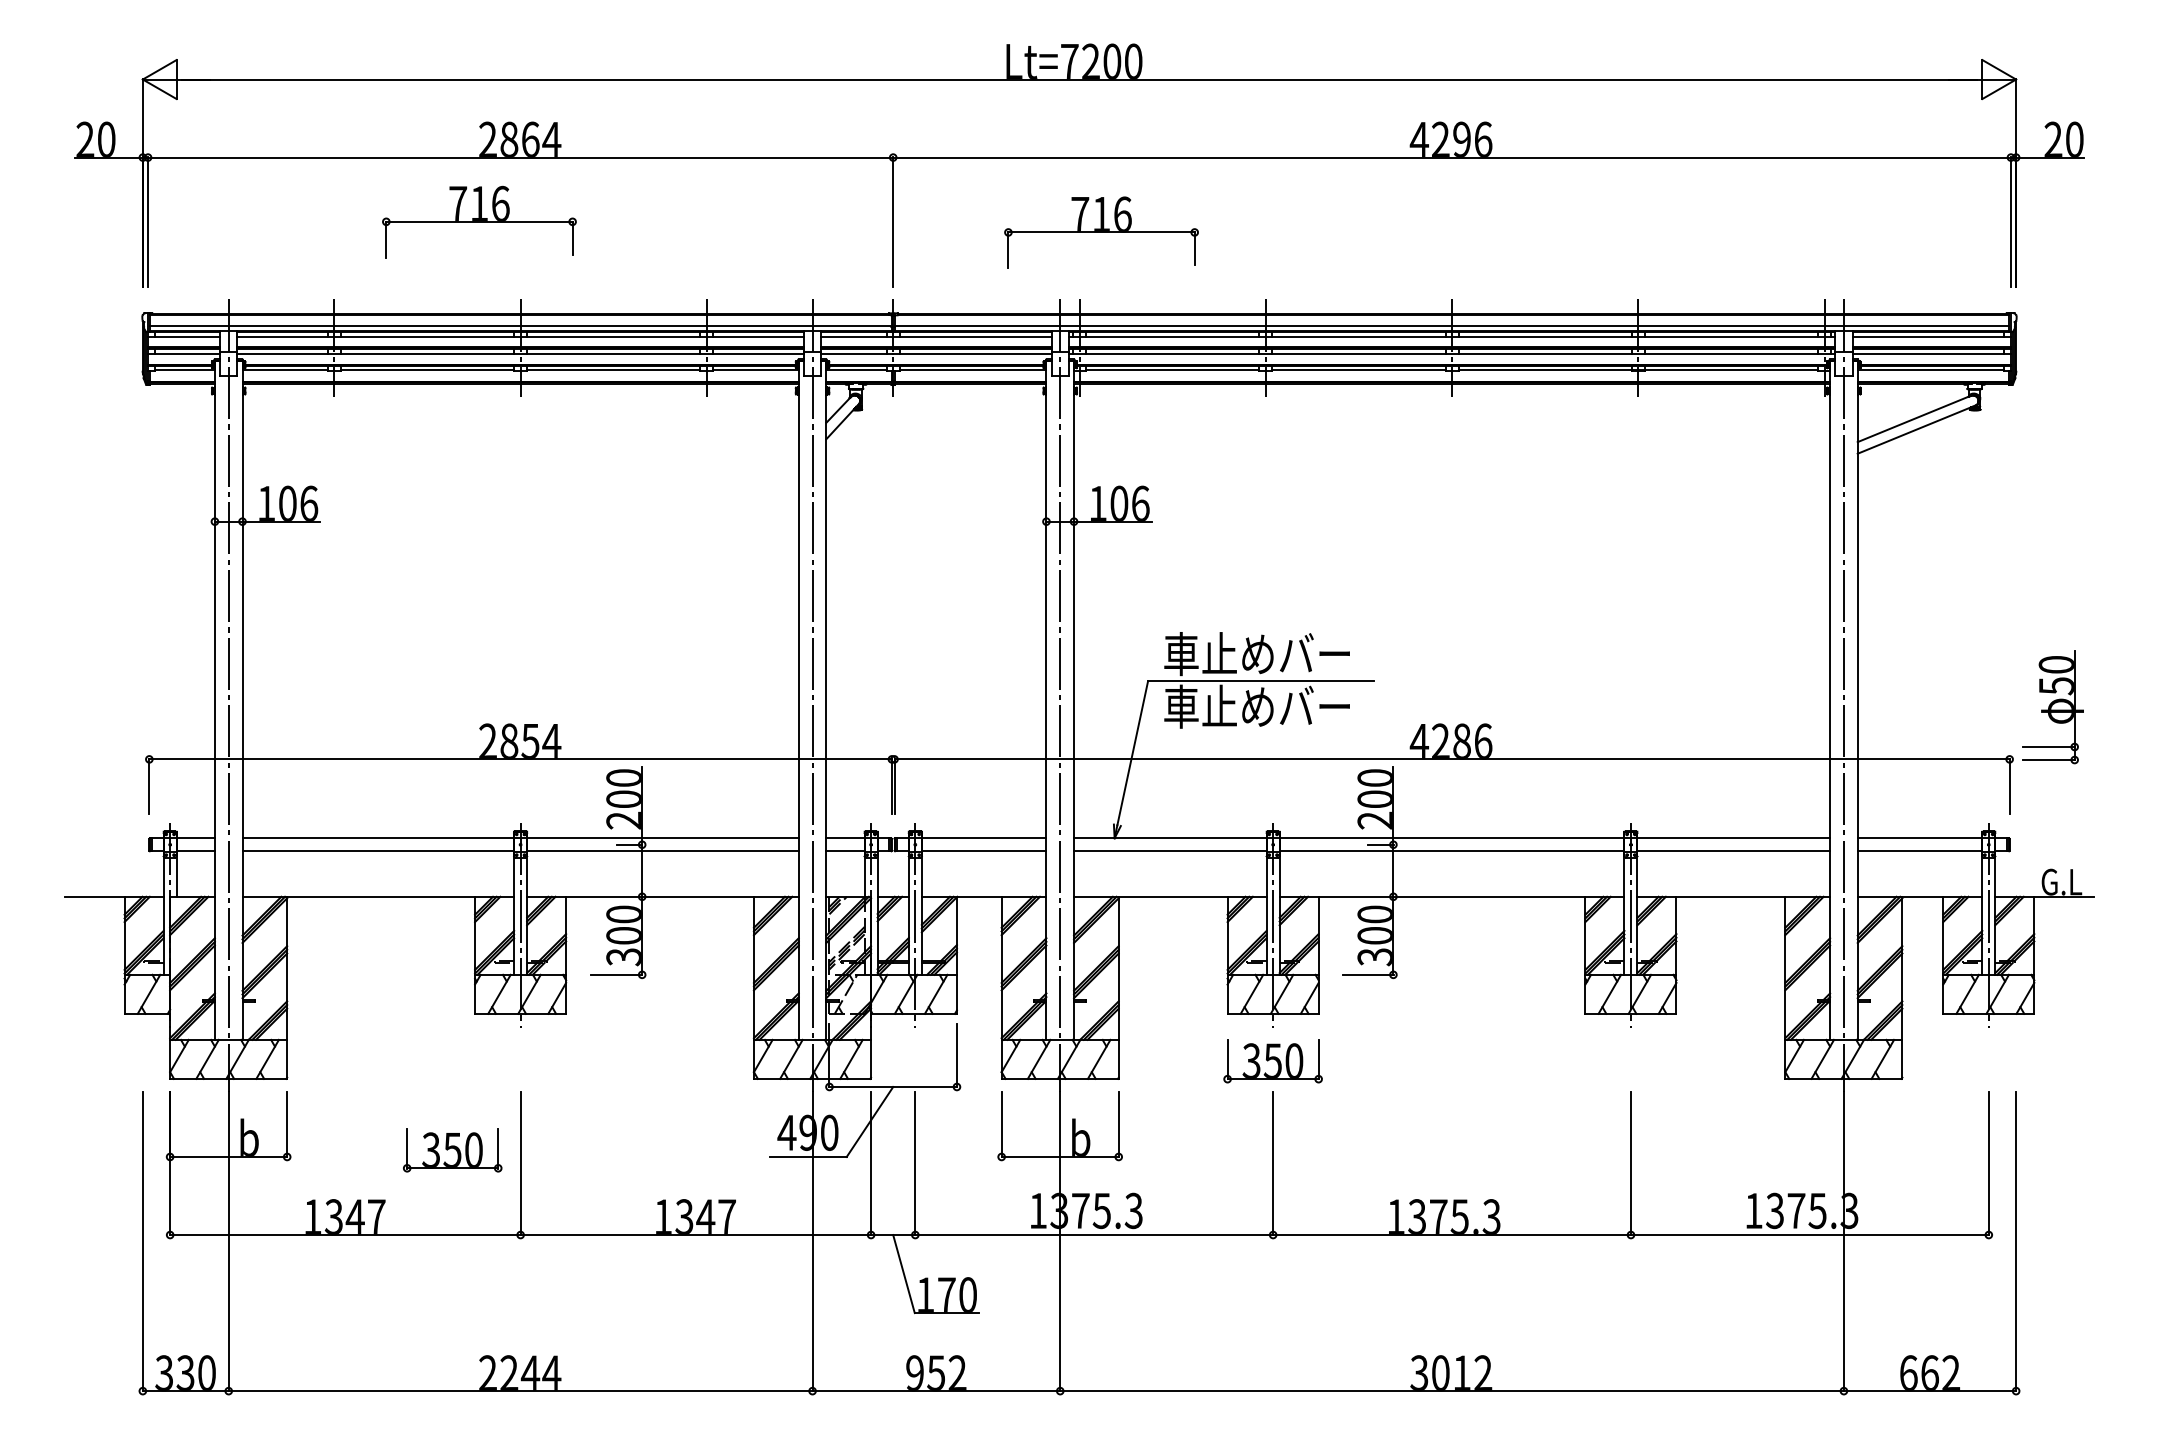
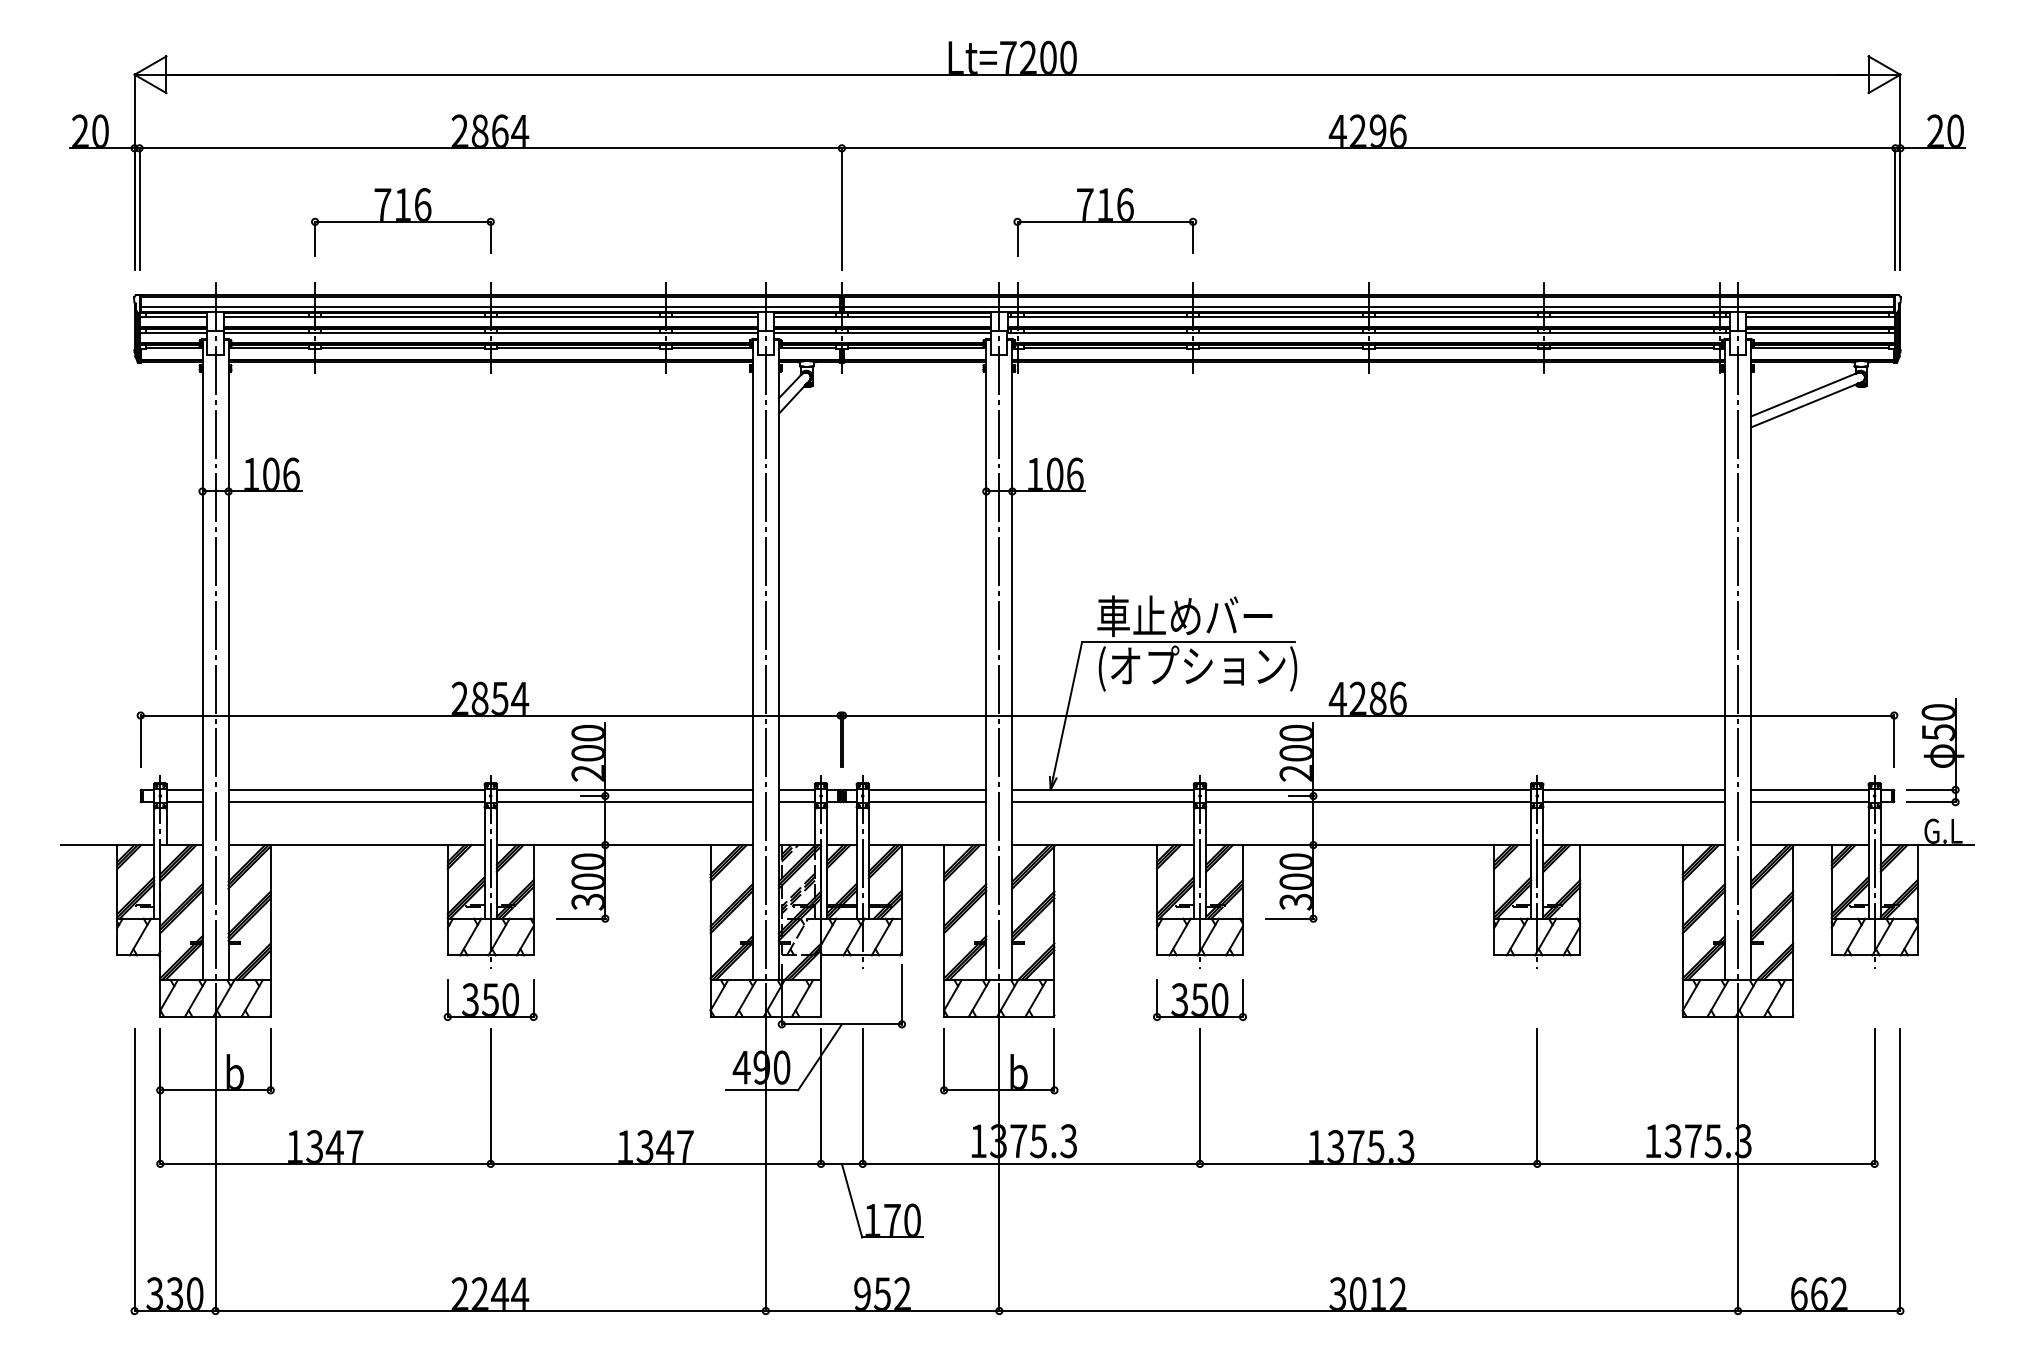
part: (479, 222) -> (402, 222), moved
part: (1101, 233) -> (1105, 222), moved
part: (2053, 707) -> (1935, 752), moved
text: (1270, 709) -> (1197, 668), 車止めバー -> (オプション)
part: (452, 1149) -> (490, 999), moved

